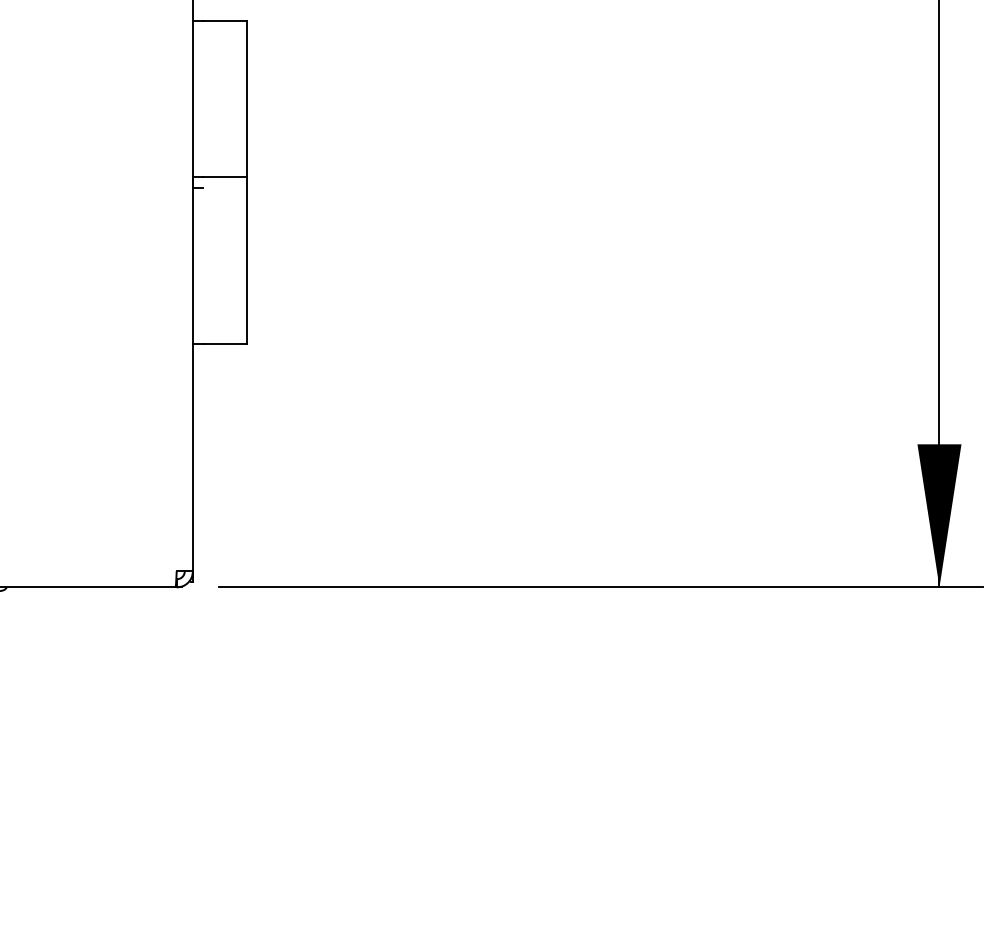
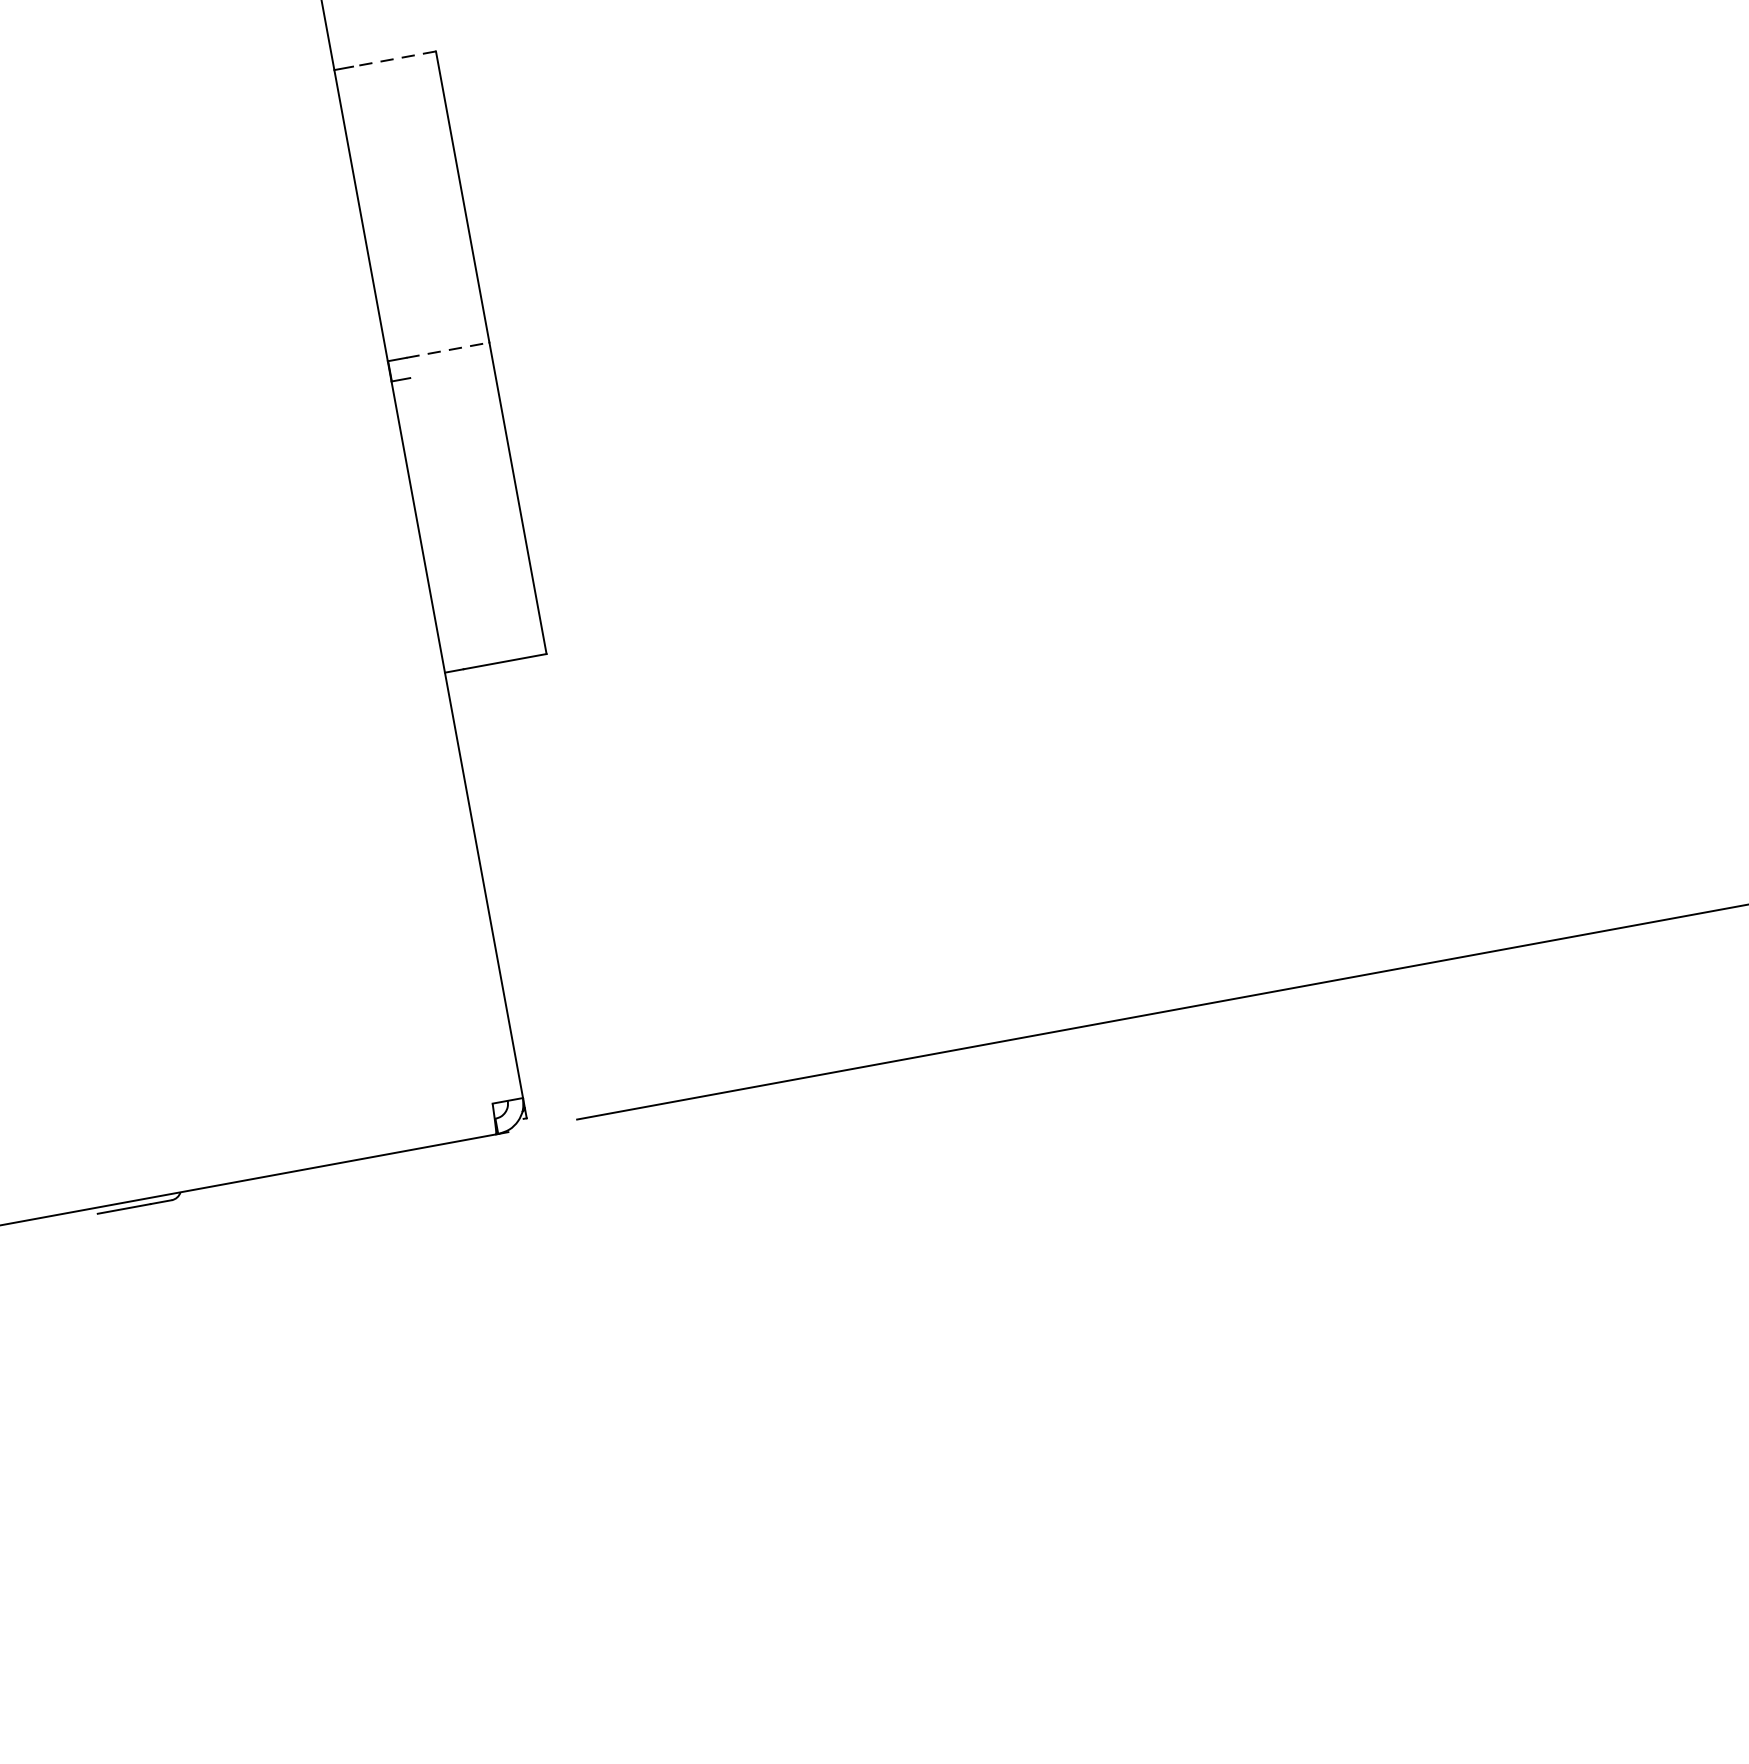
line: (224, 21) -> (393, 59), solid -> dashed
line: (225, 177) -> (448, 350), solid -> dashed

